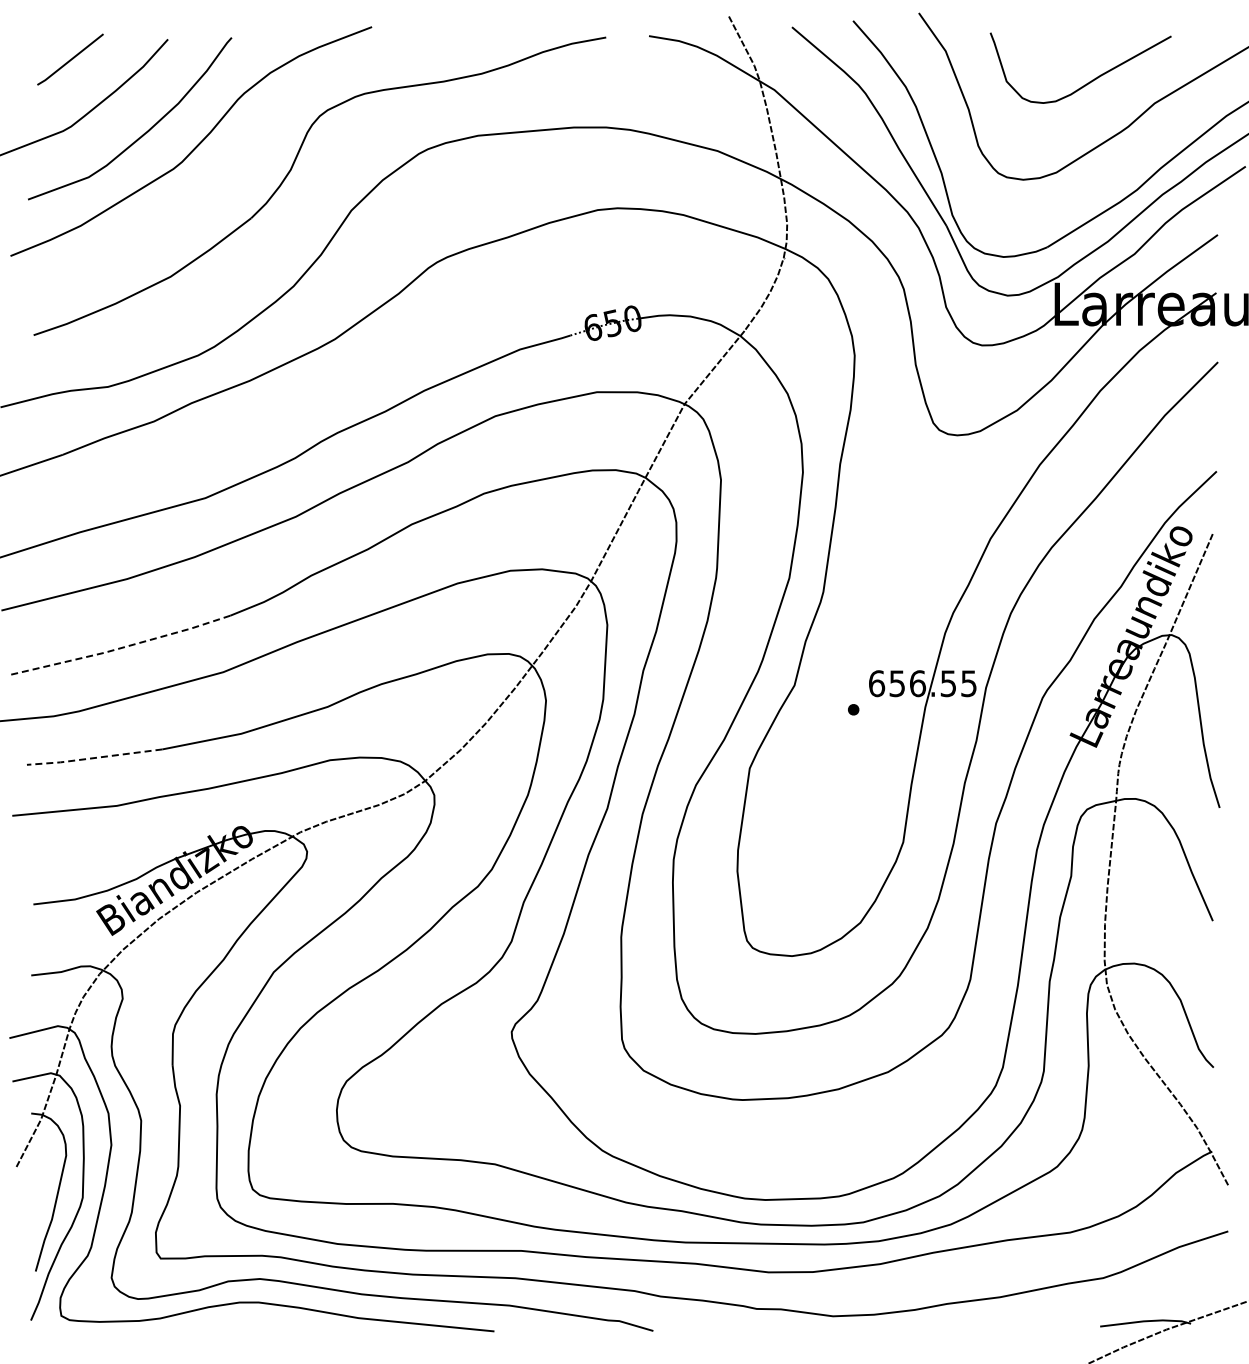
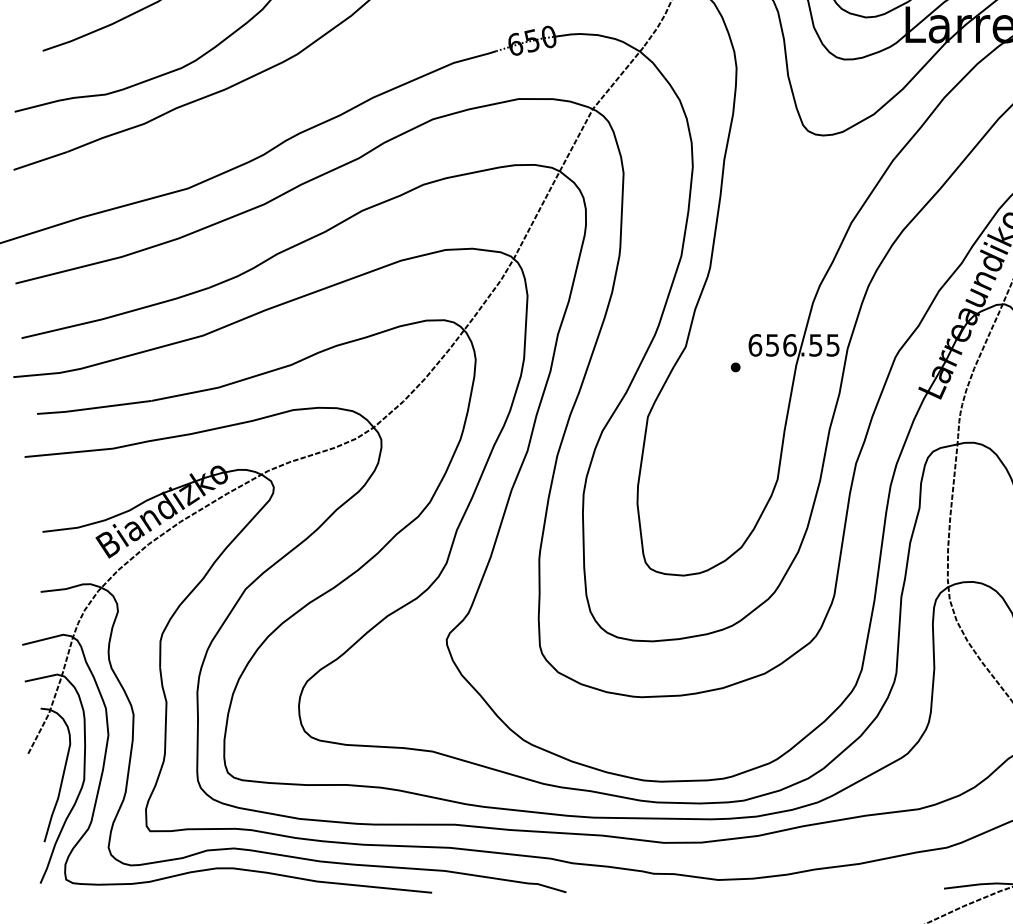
line: (120, 648) -> (116, 315), dashed -> solid
line: (94, 758) -> (94, 408), dashed -> solid

